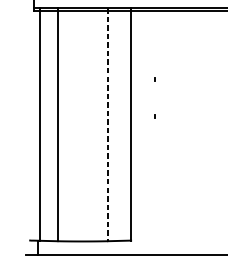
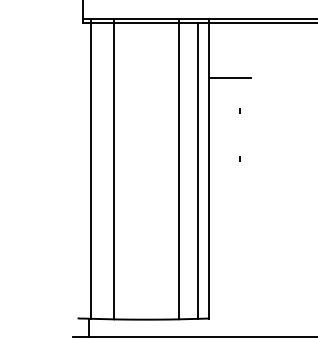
line: (147, 53) -> (229, 77), added
line: (108, 124) -> (179, 169), dashed -> solid
line: (123, 125) -> (198, 170), added

